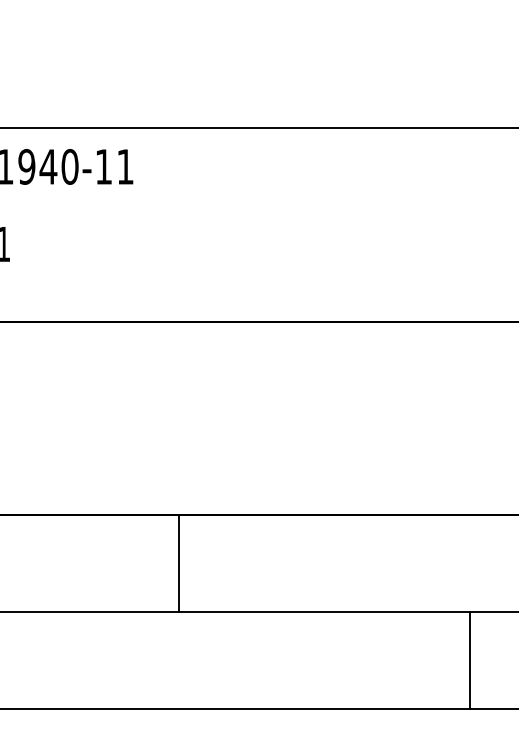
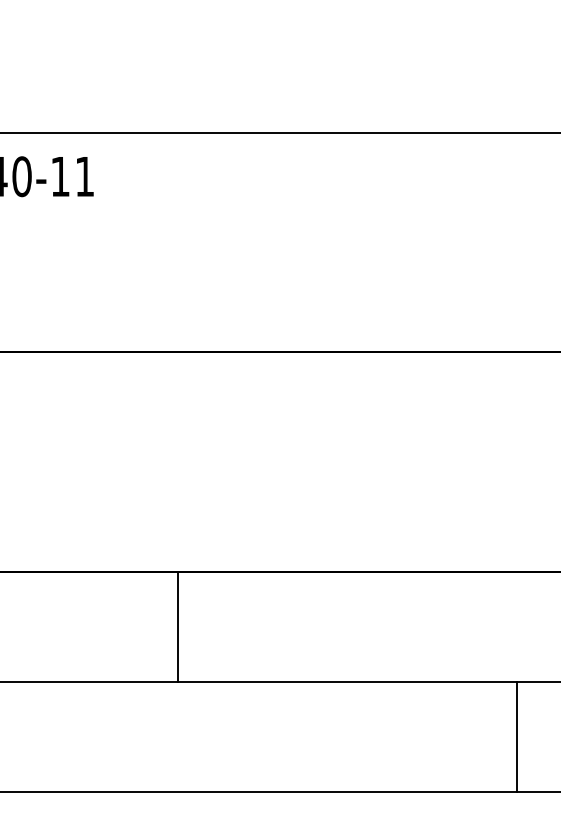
line: (179, 563) -> (177, 626), moved
line: (469, 660) -> (517, 736), moved

